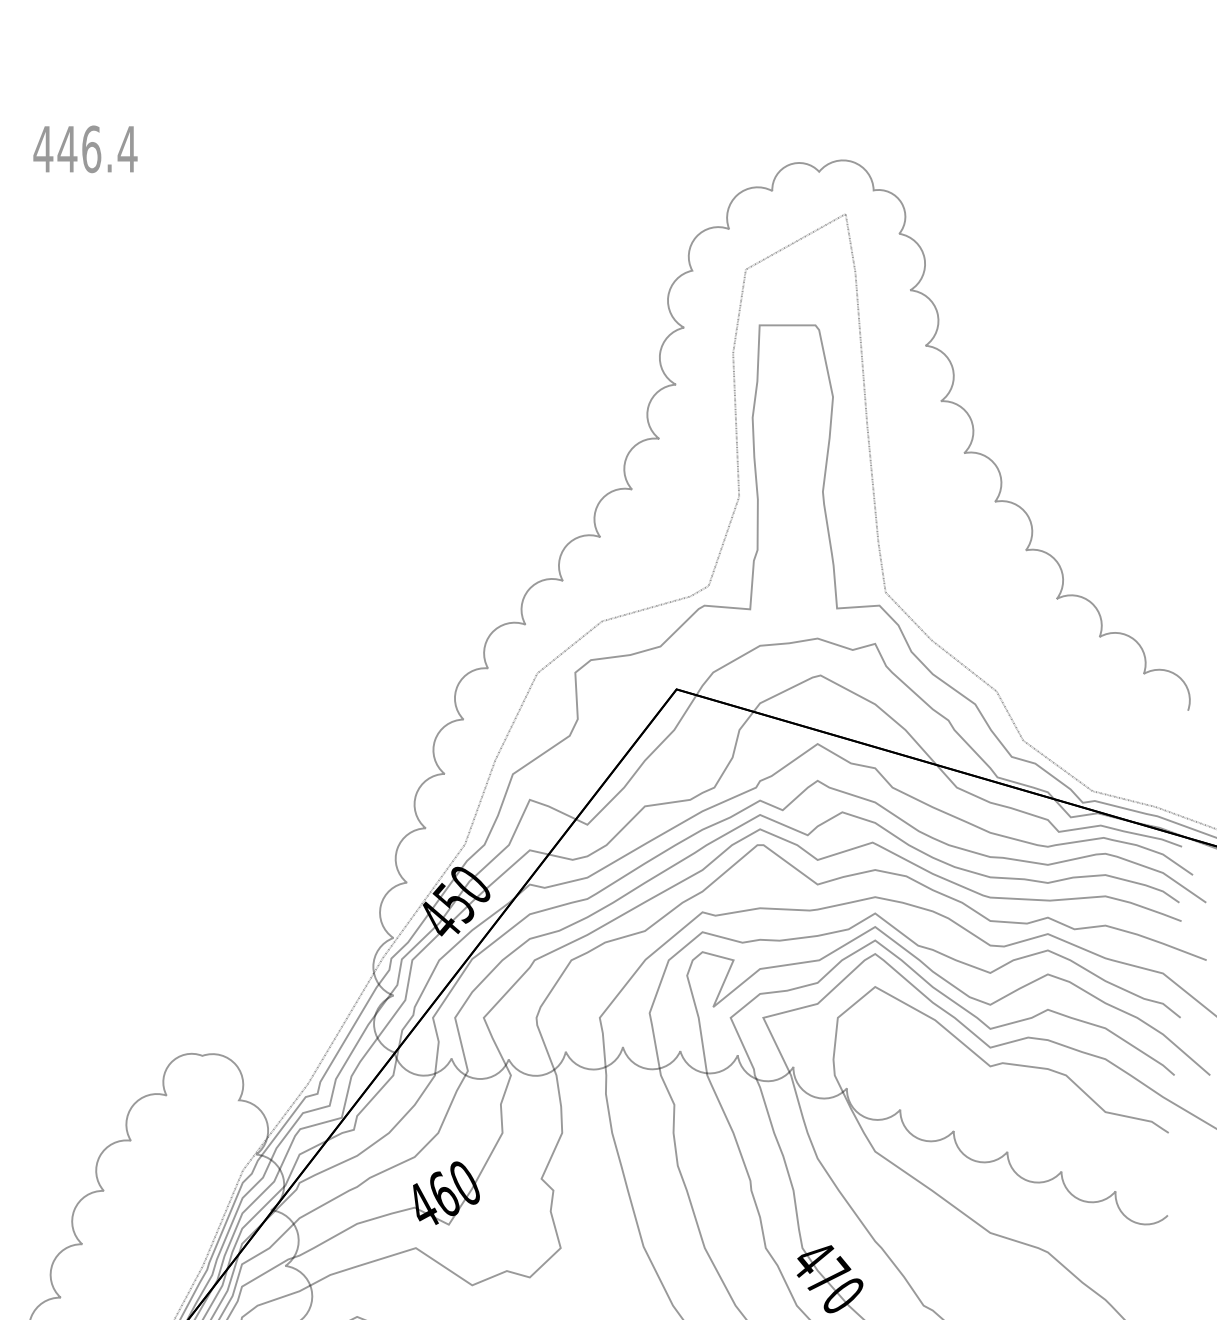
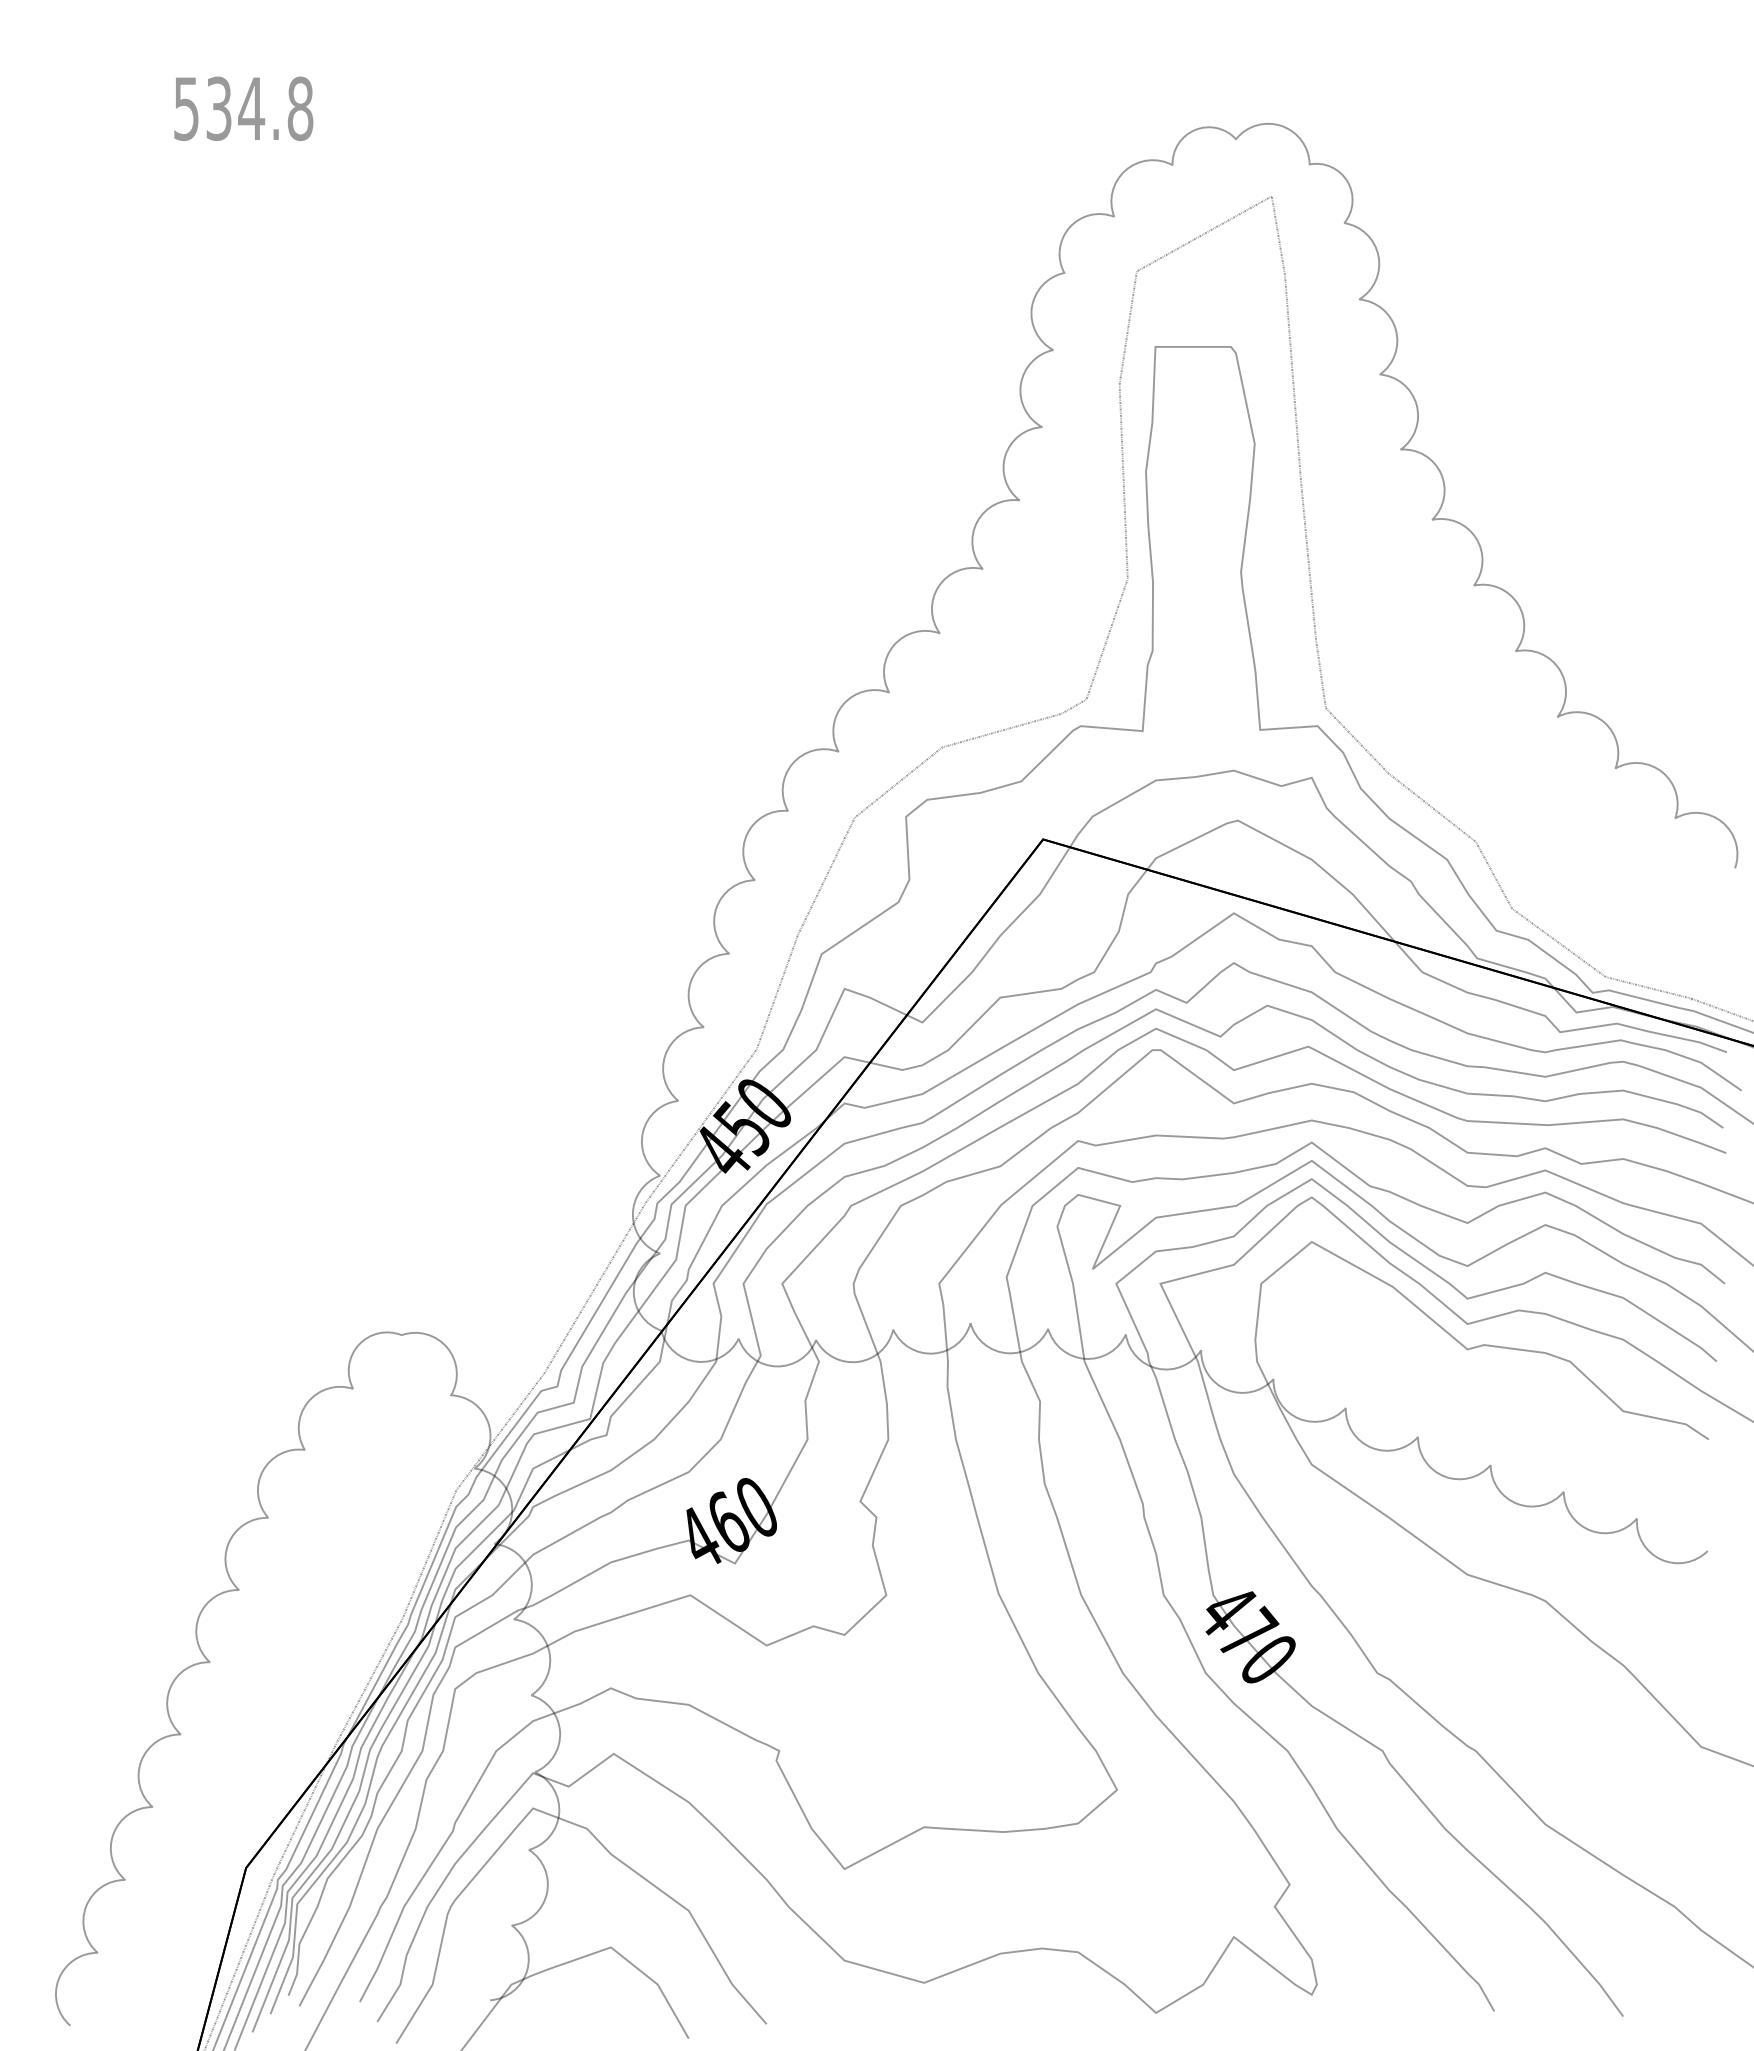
text: (85, 149) -> (243, 108), 446.4 -> 534.8

